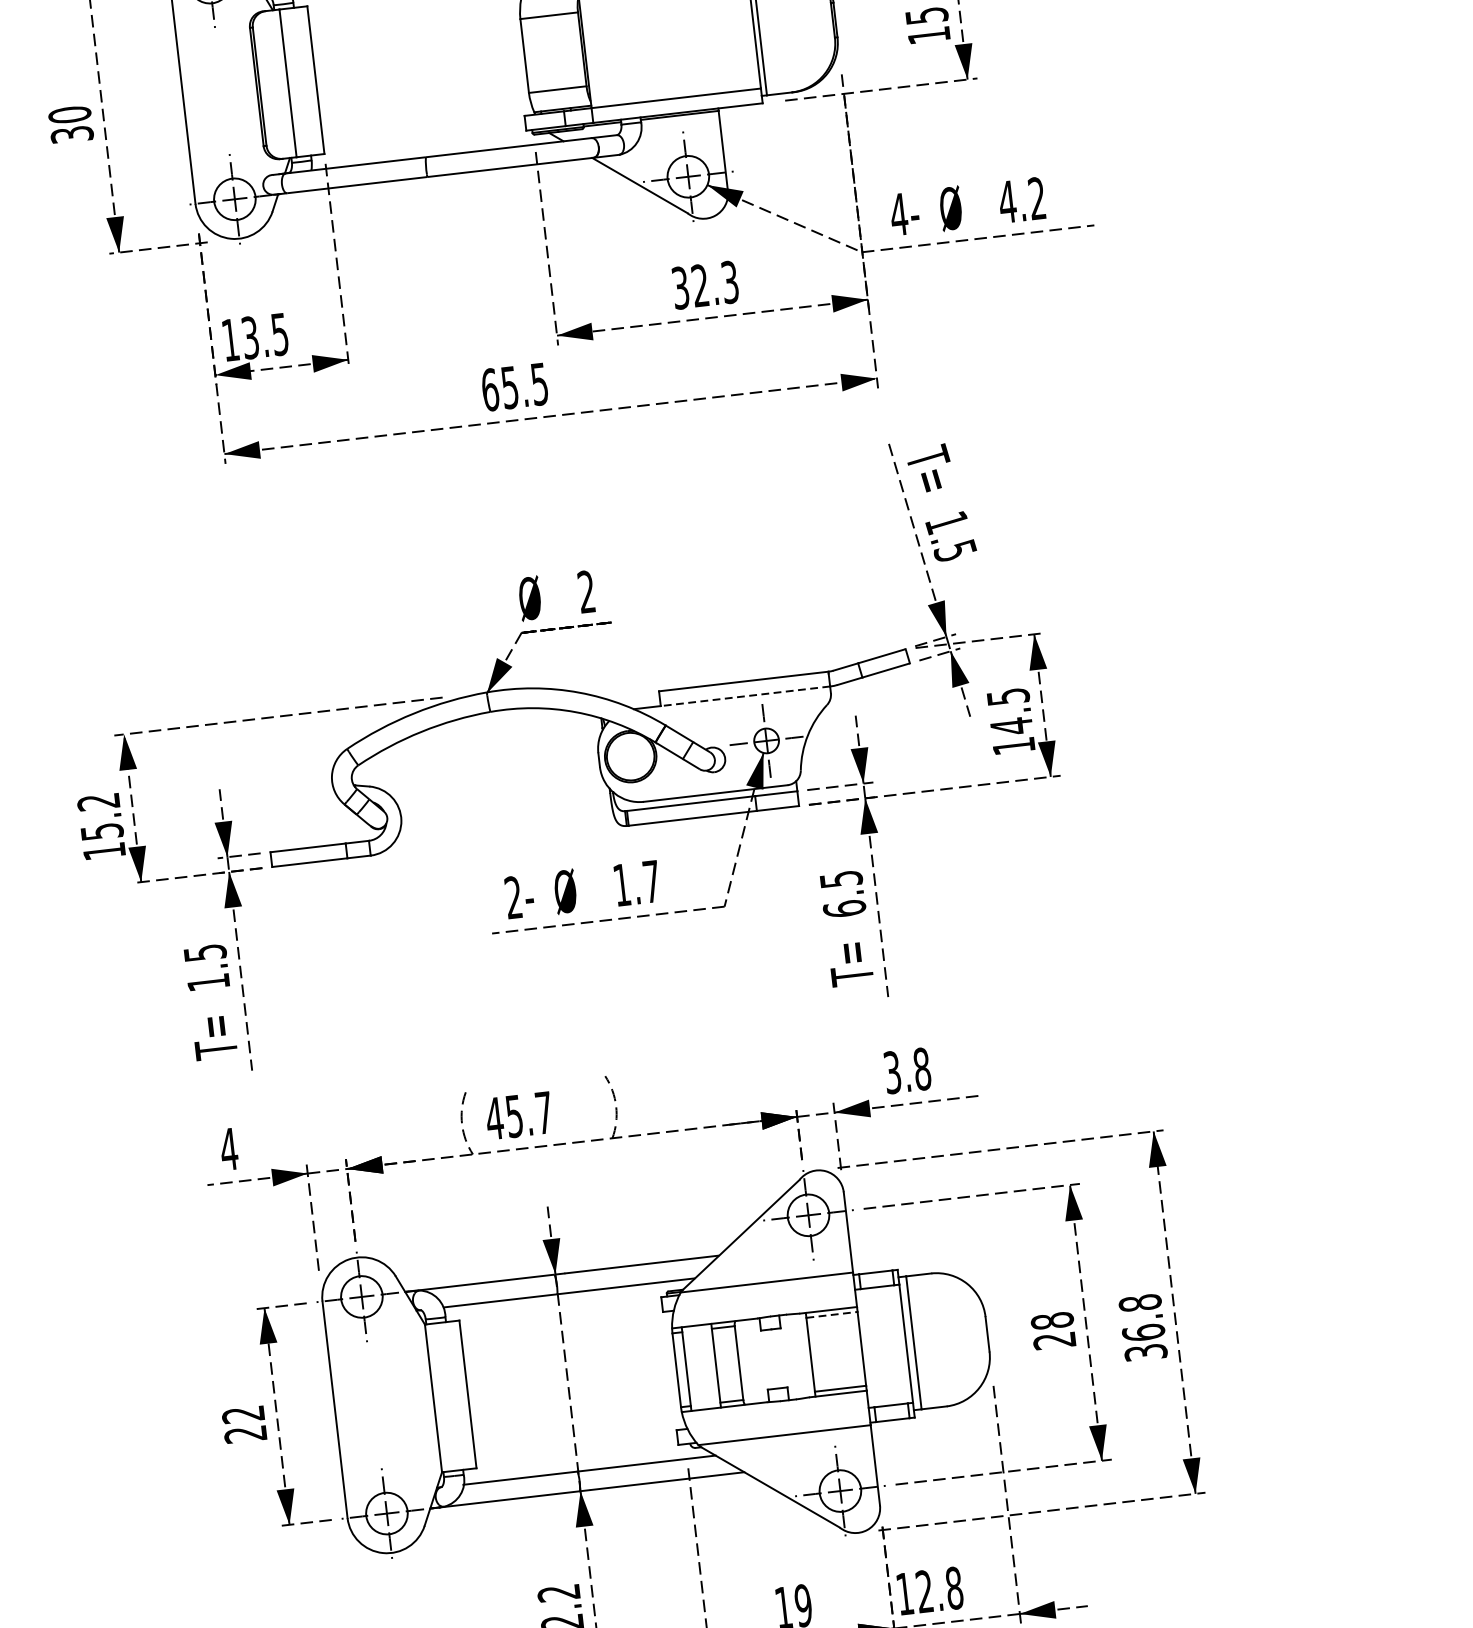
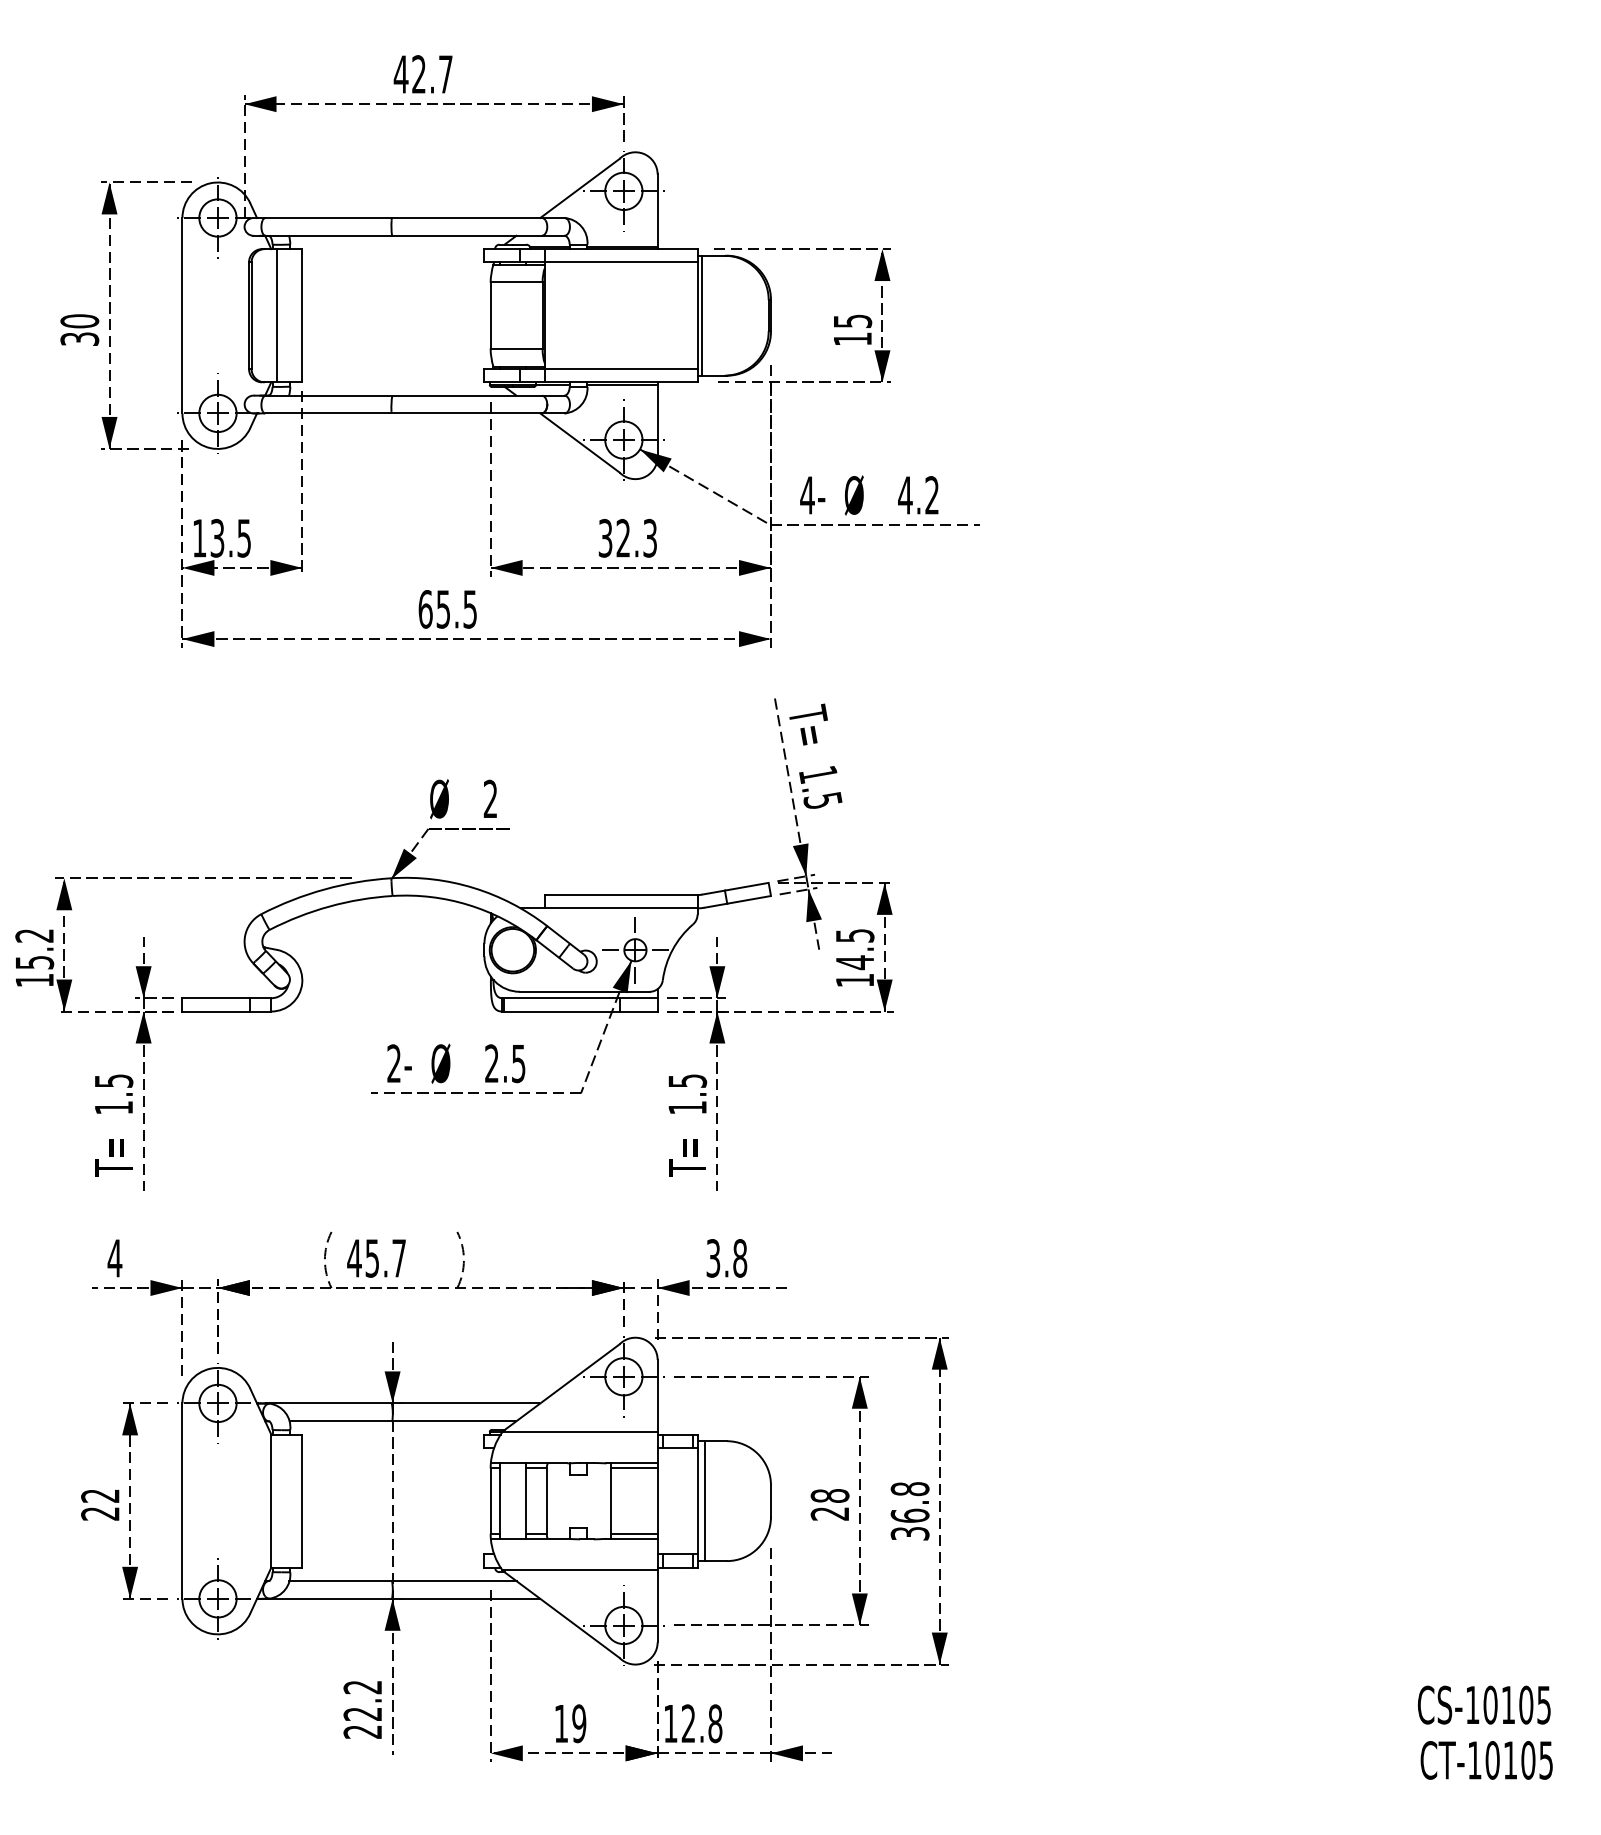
line: (744, 696) -> (620, 908), dashed -> solid
text: (637, 883) -> (505, 1063), 1.7 -> 2.5
text: (844, 908) -> (687, 1107), 6.5 -> 1.5
line: (833, 1314) -> (635, 1467), dashed -> solid

